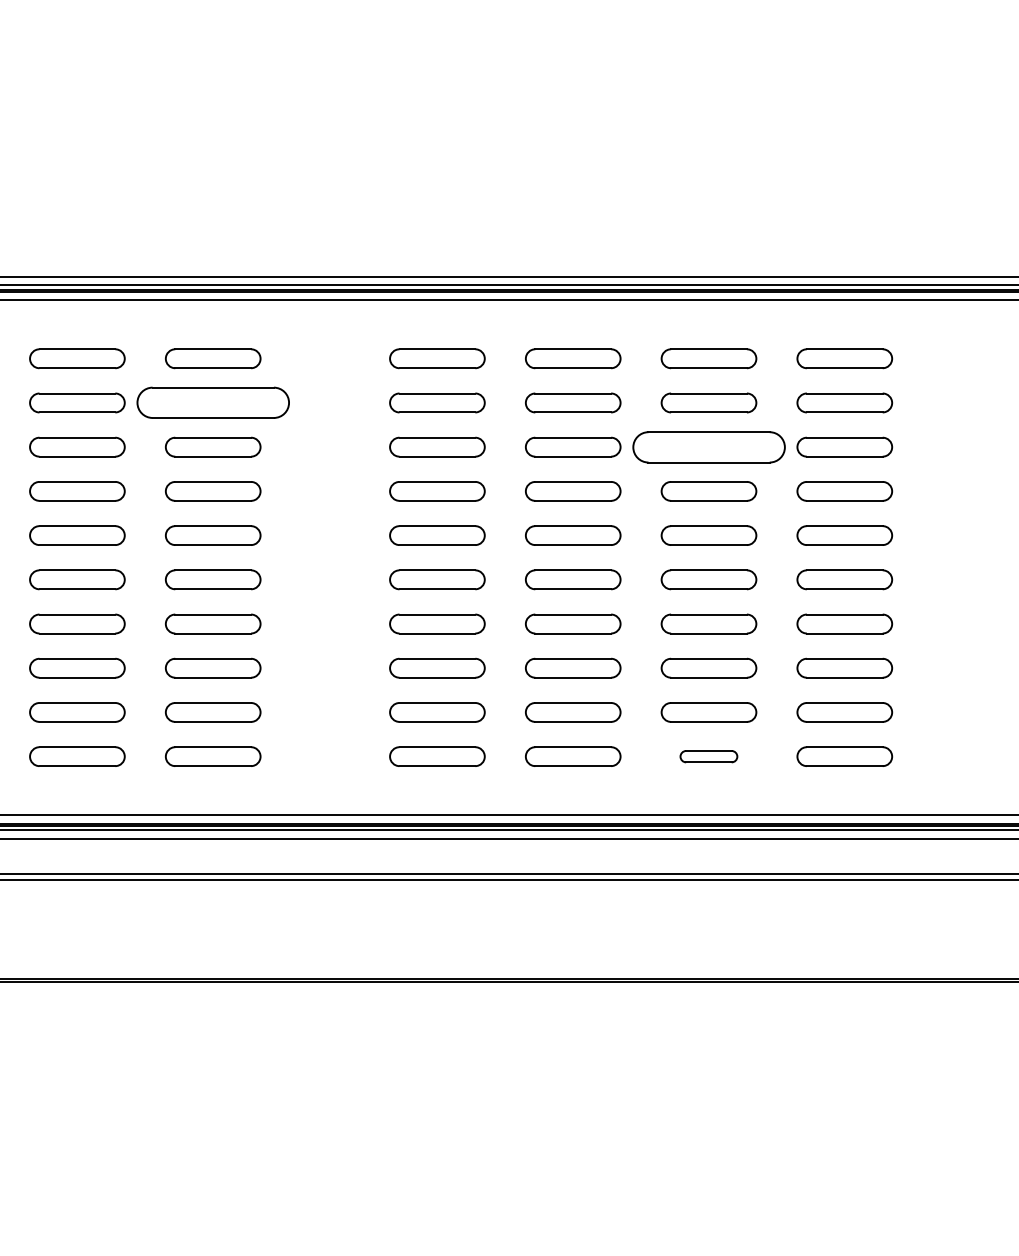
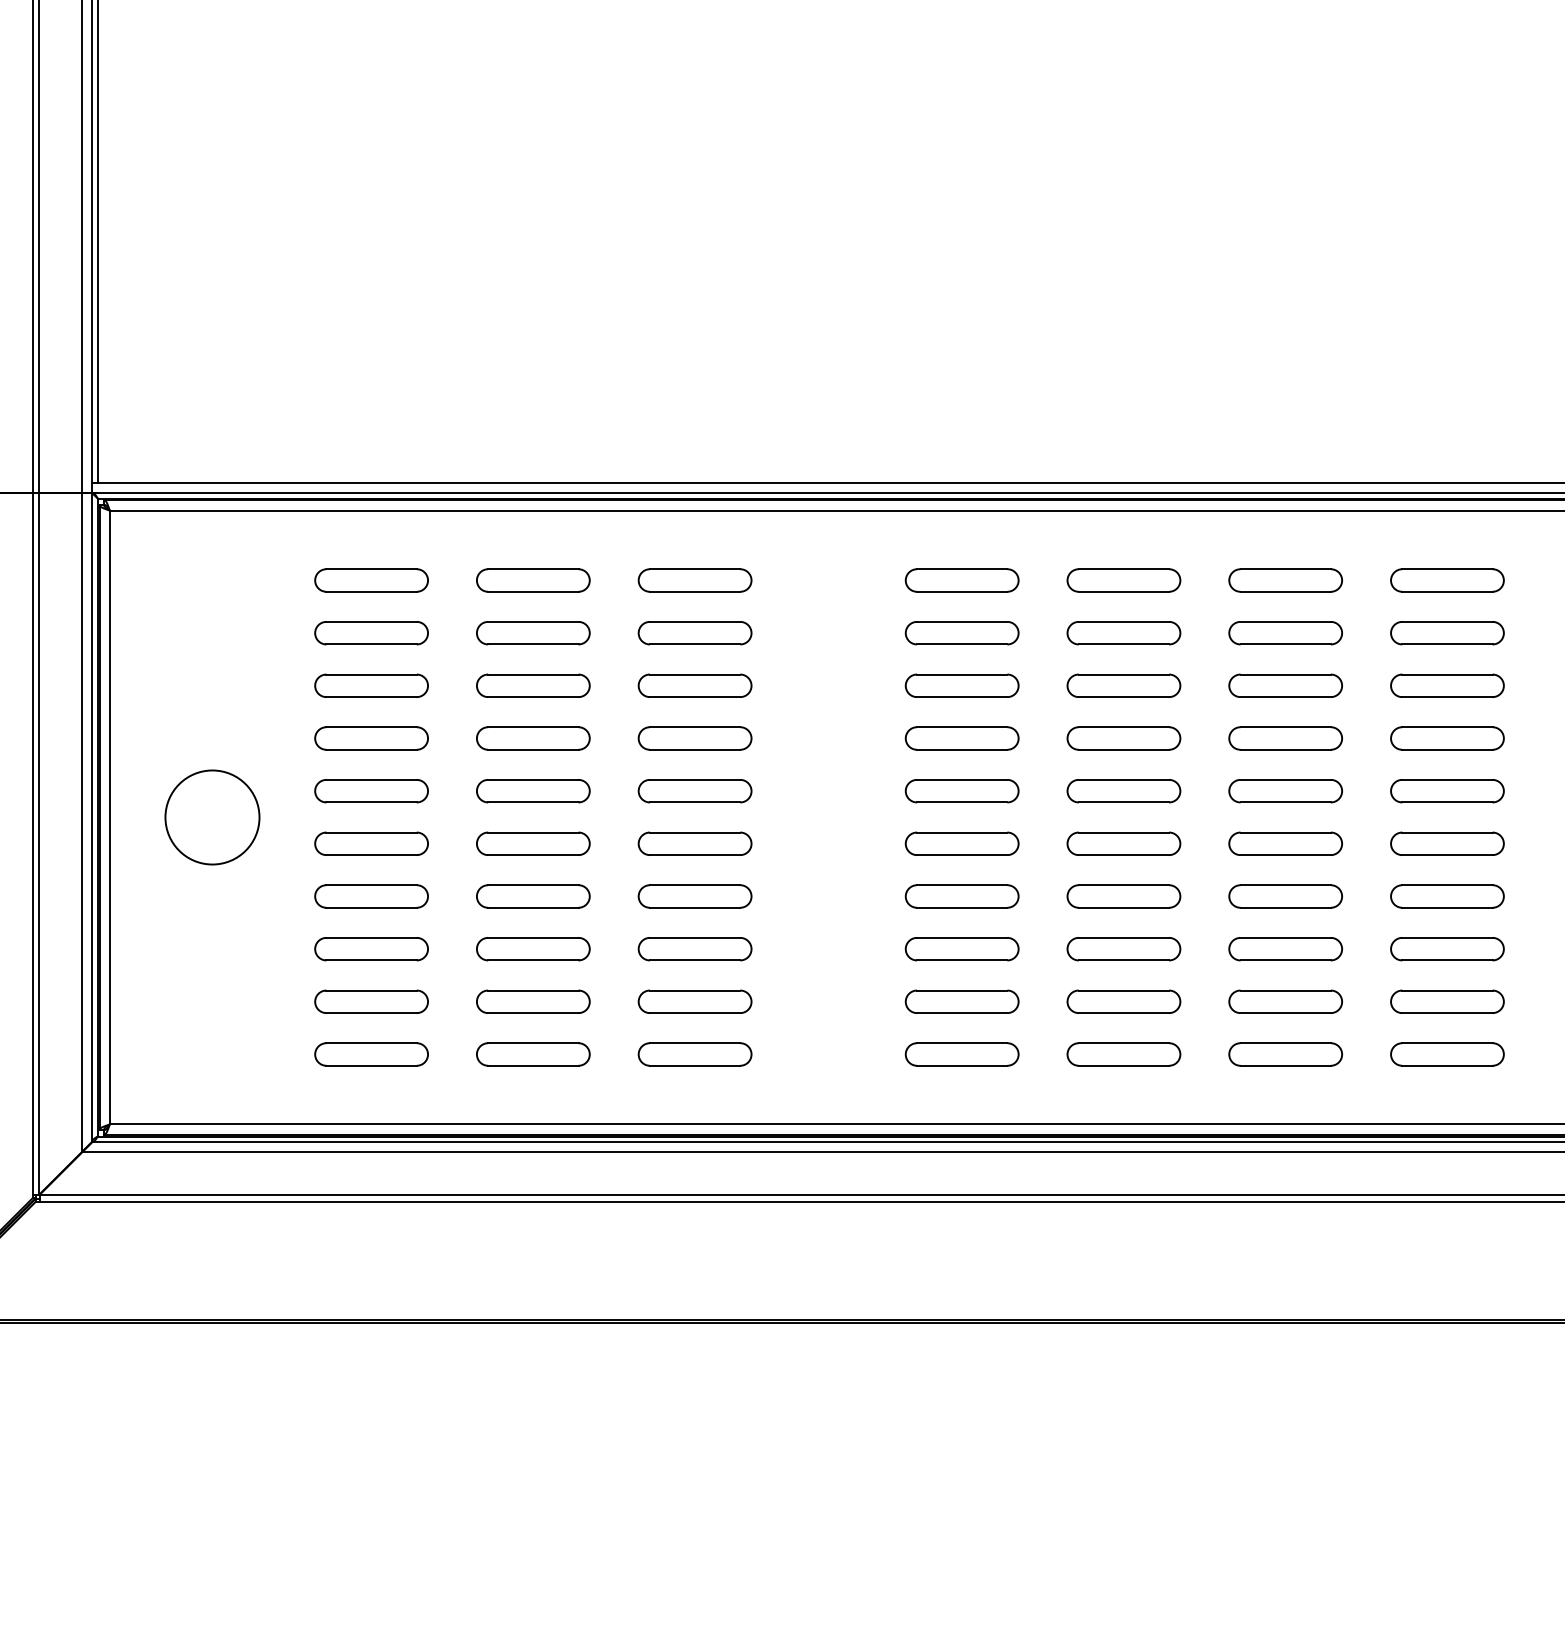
part: (212, 403) -> (694, 633), size x0.62
part: (708, 446) -> (1285, 685), size x0.62
part: (708, 756) -> (1285, 1054), size x1.67

